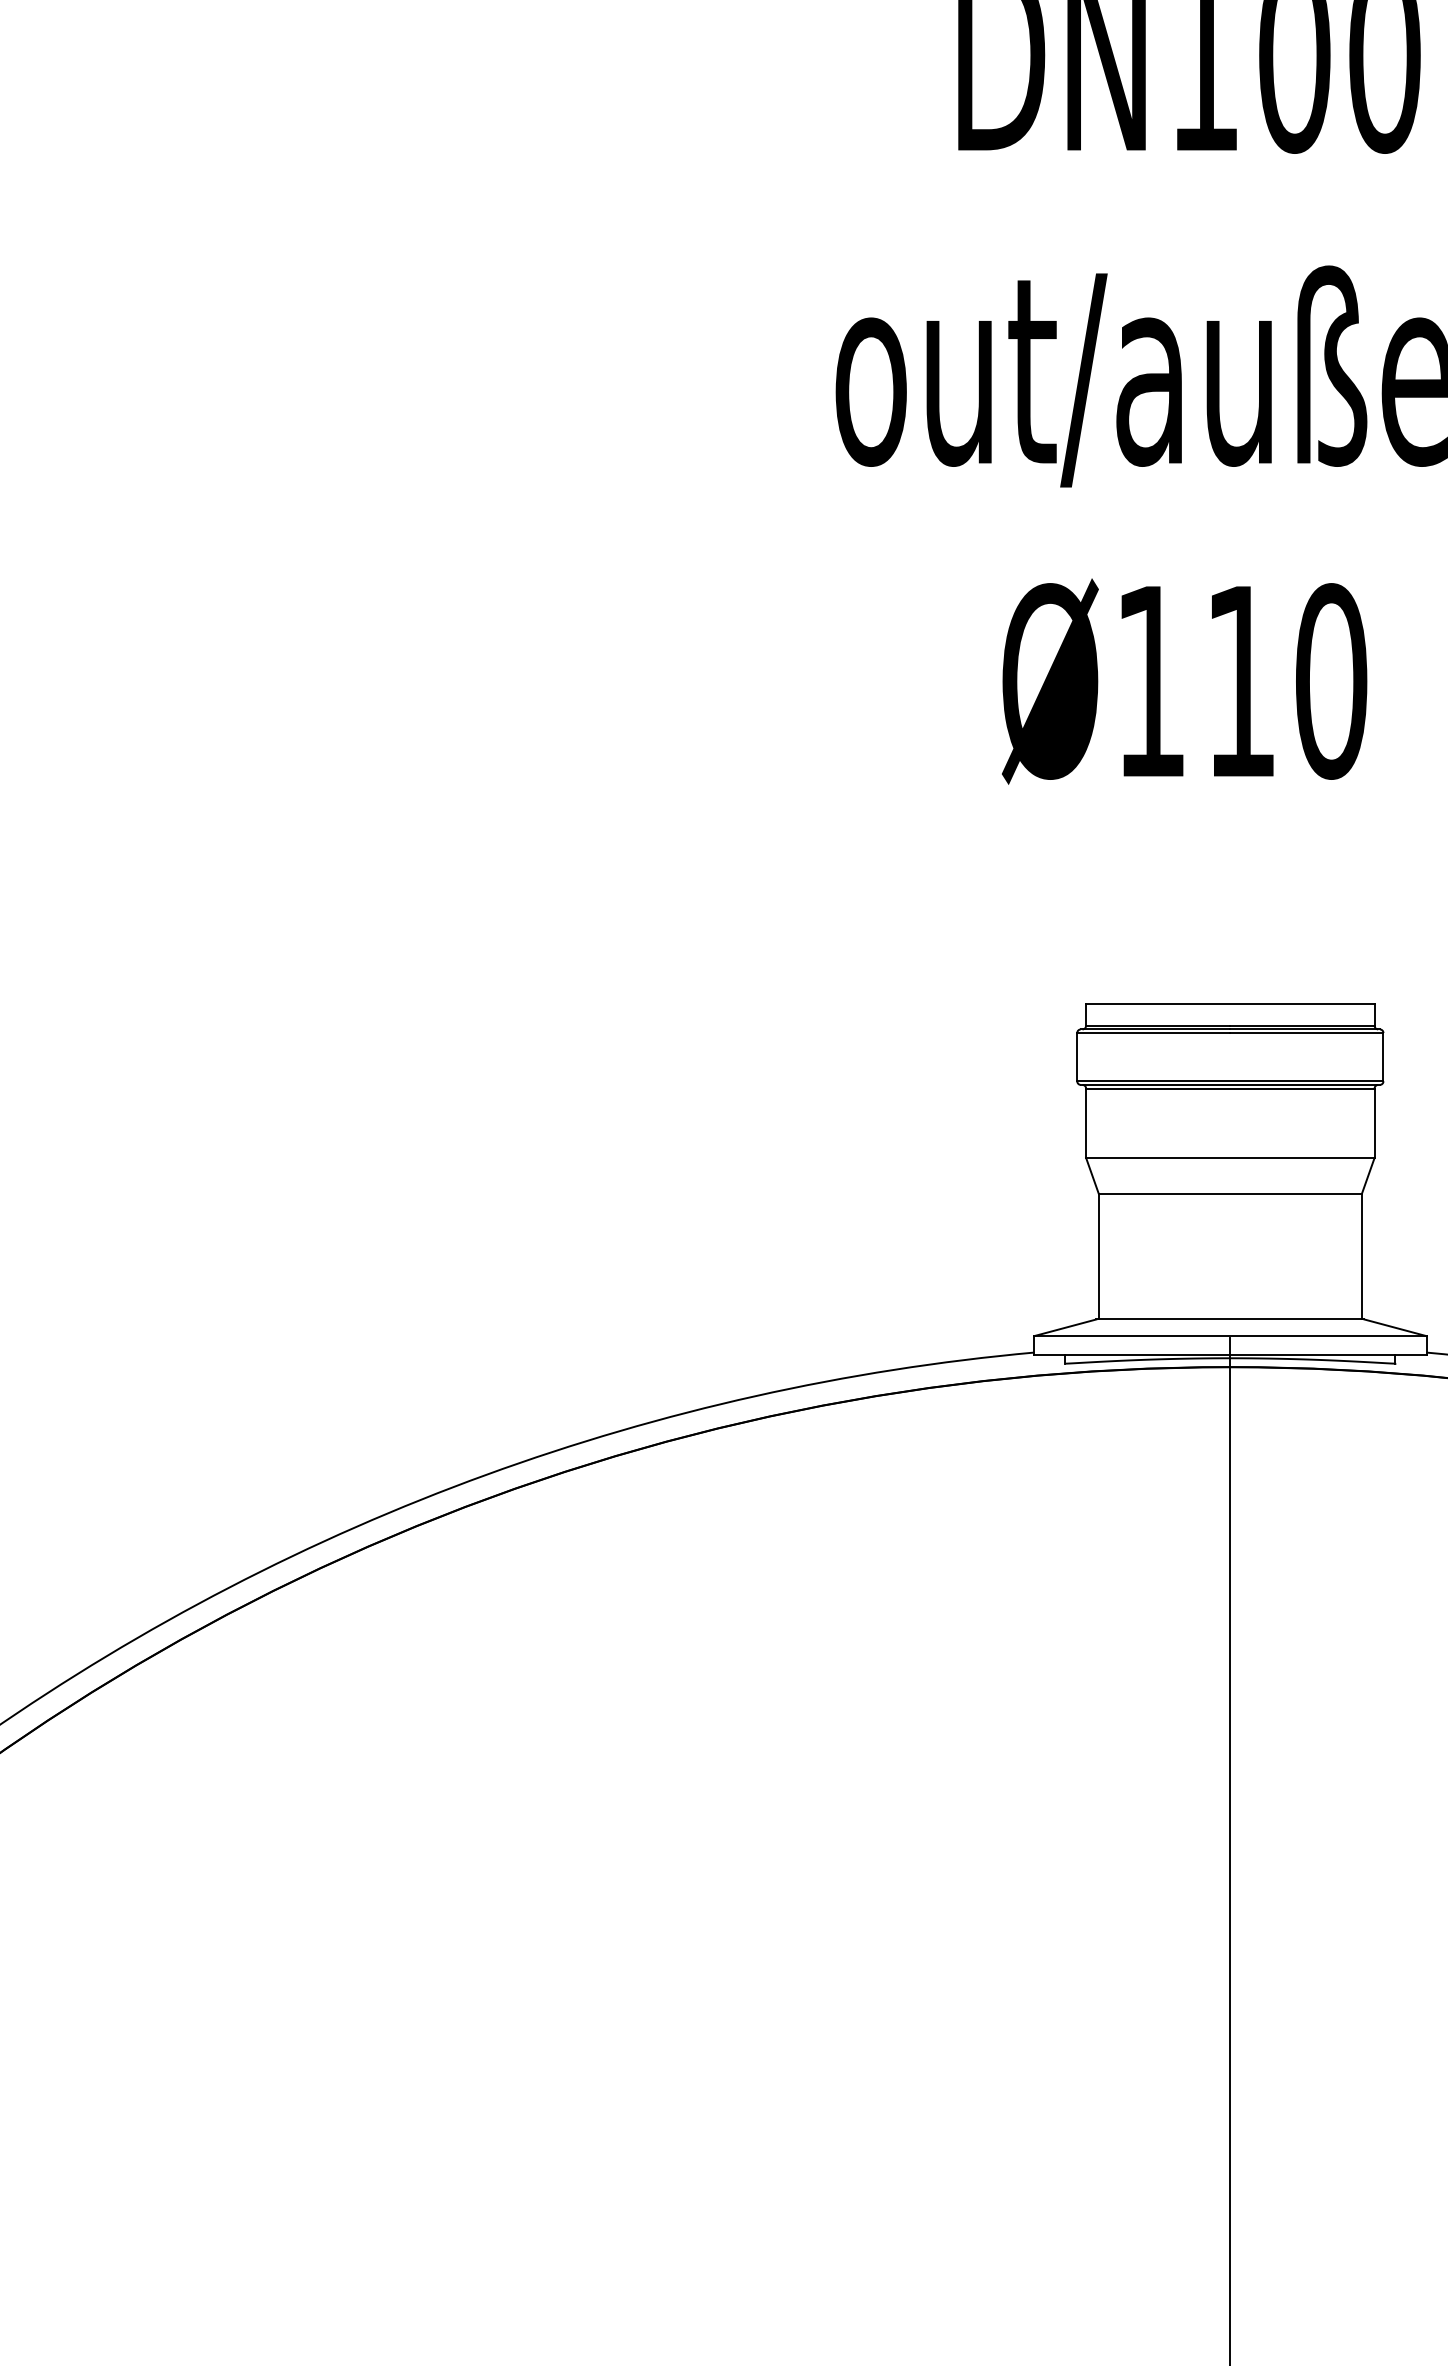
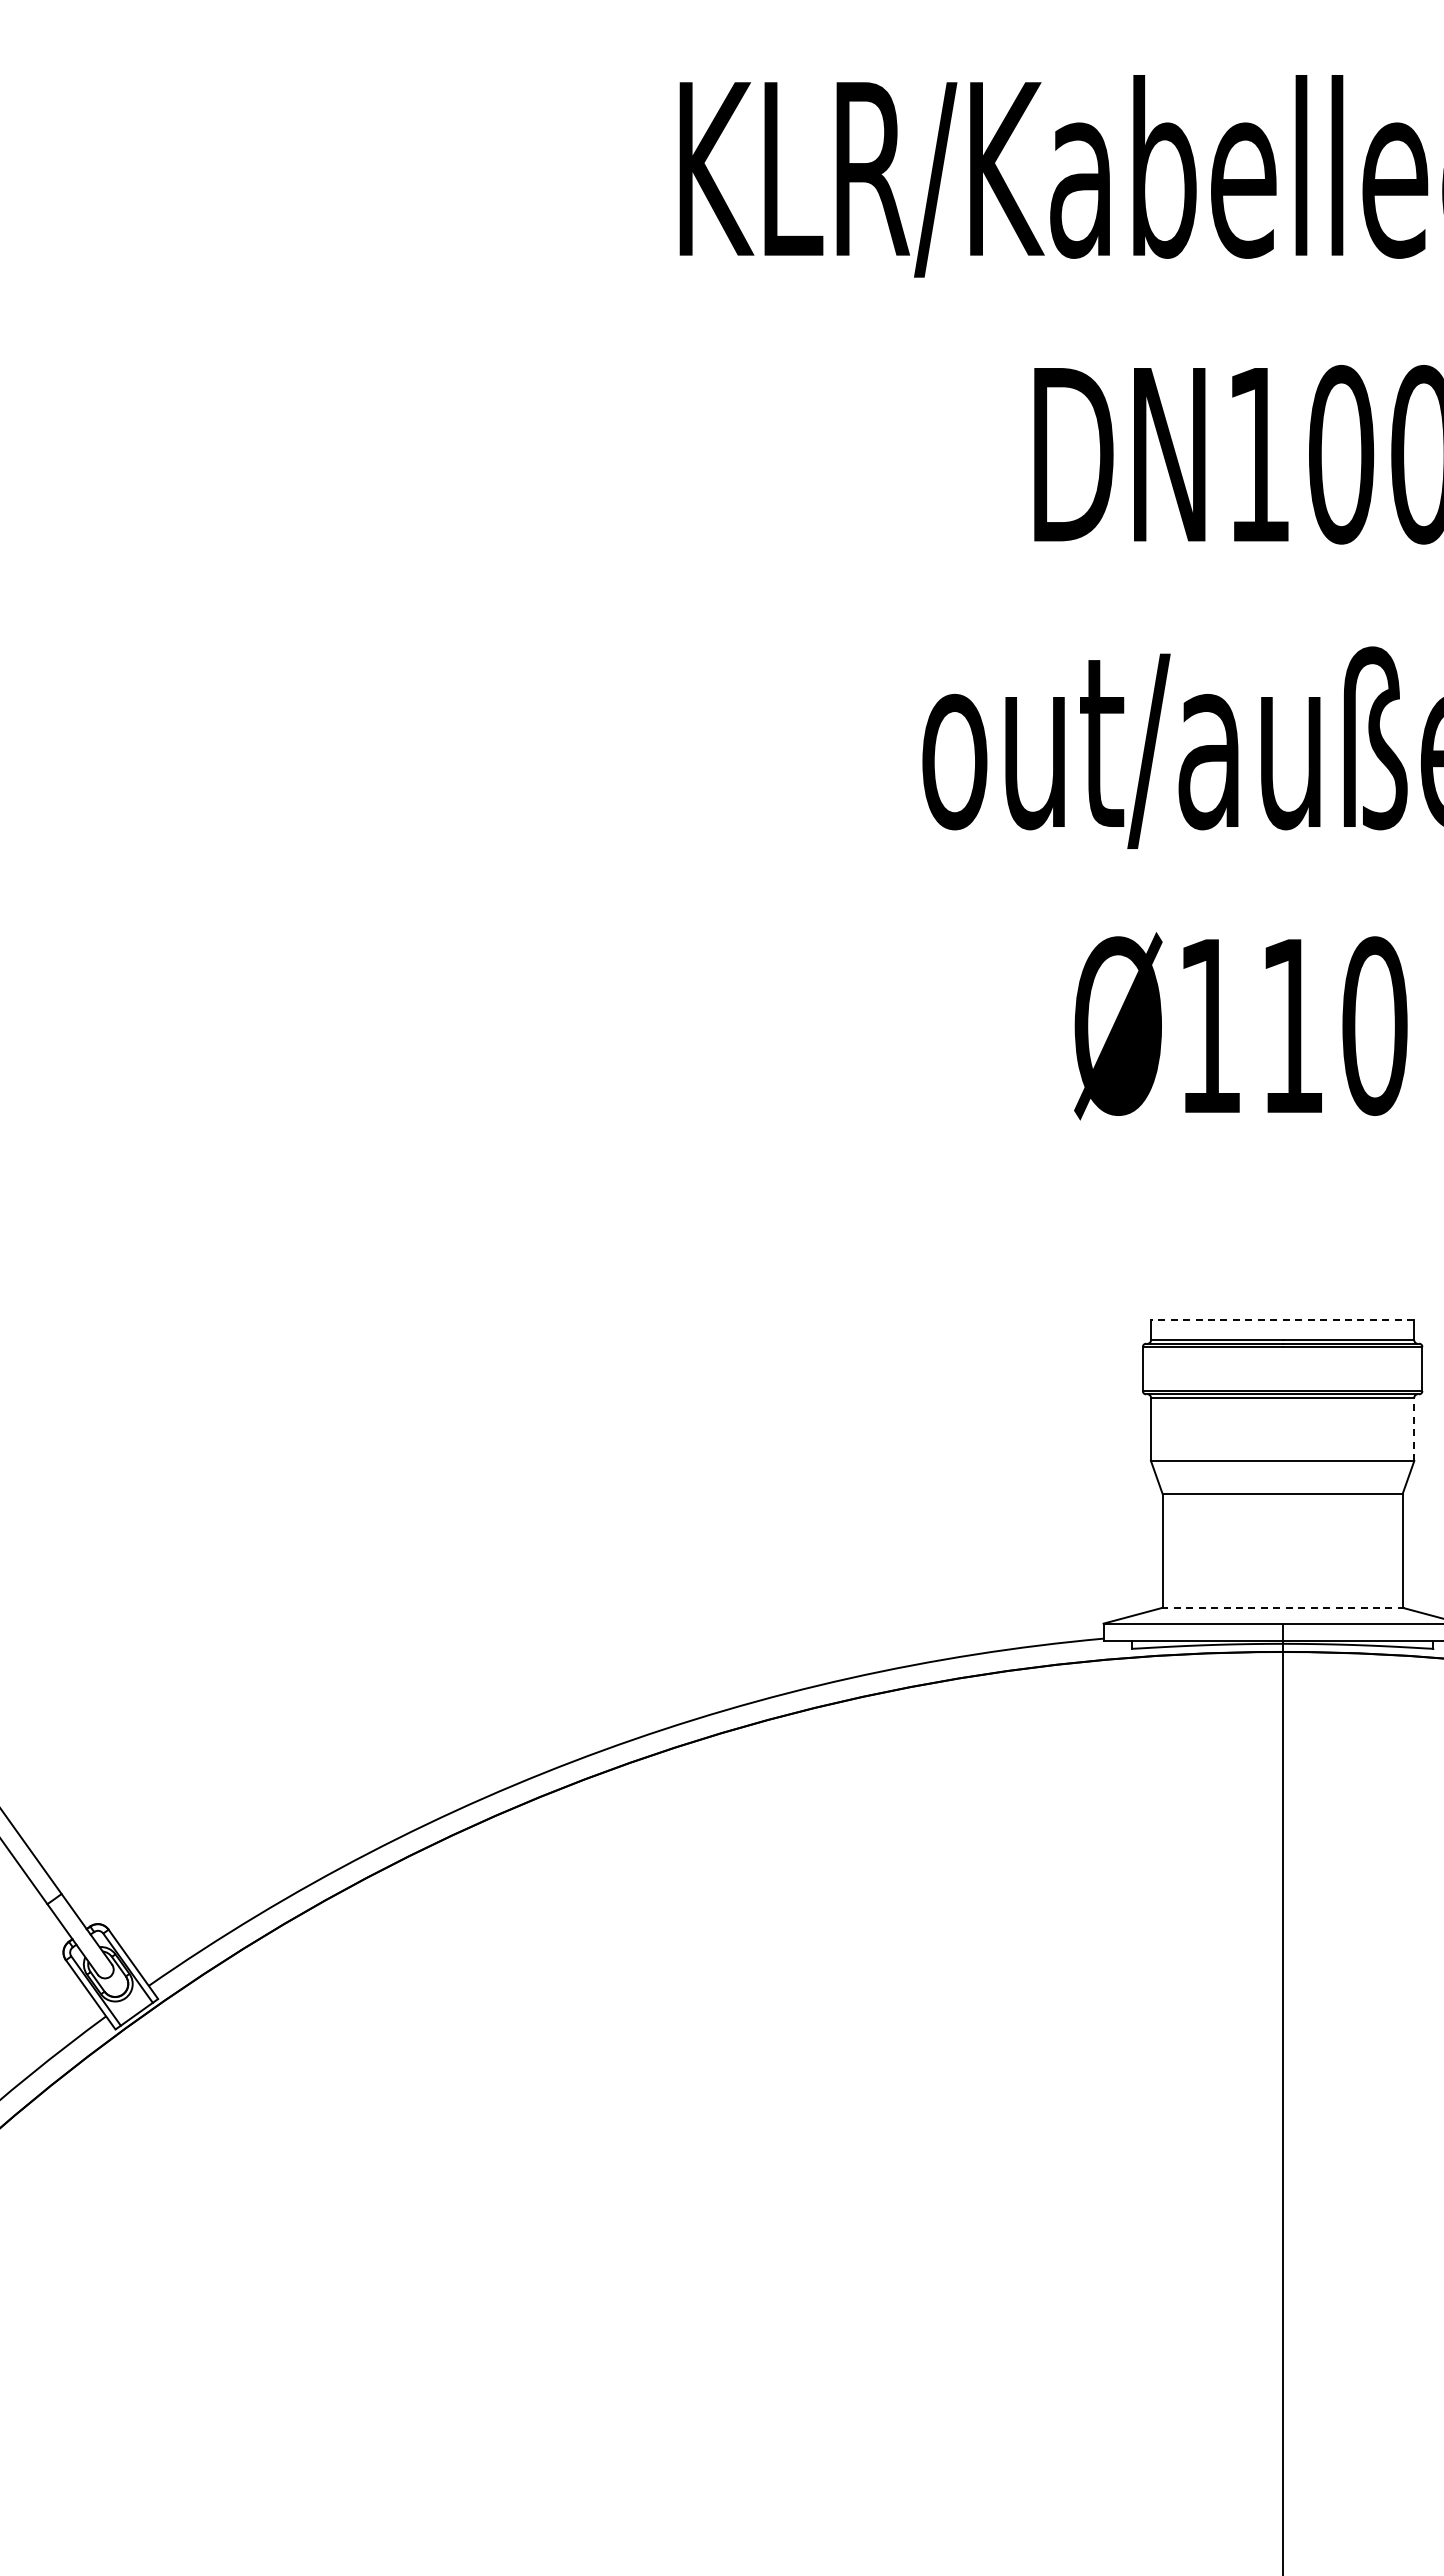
line: (1230, 1004) -> (1282, 1320), solid -> dashed
line: (1374, 1123) -> (1414, 1429), solid -> dashed
line: (1230, 1319) -> (1282, 1608), solid -> dashed

